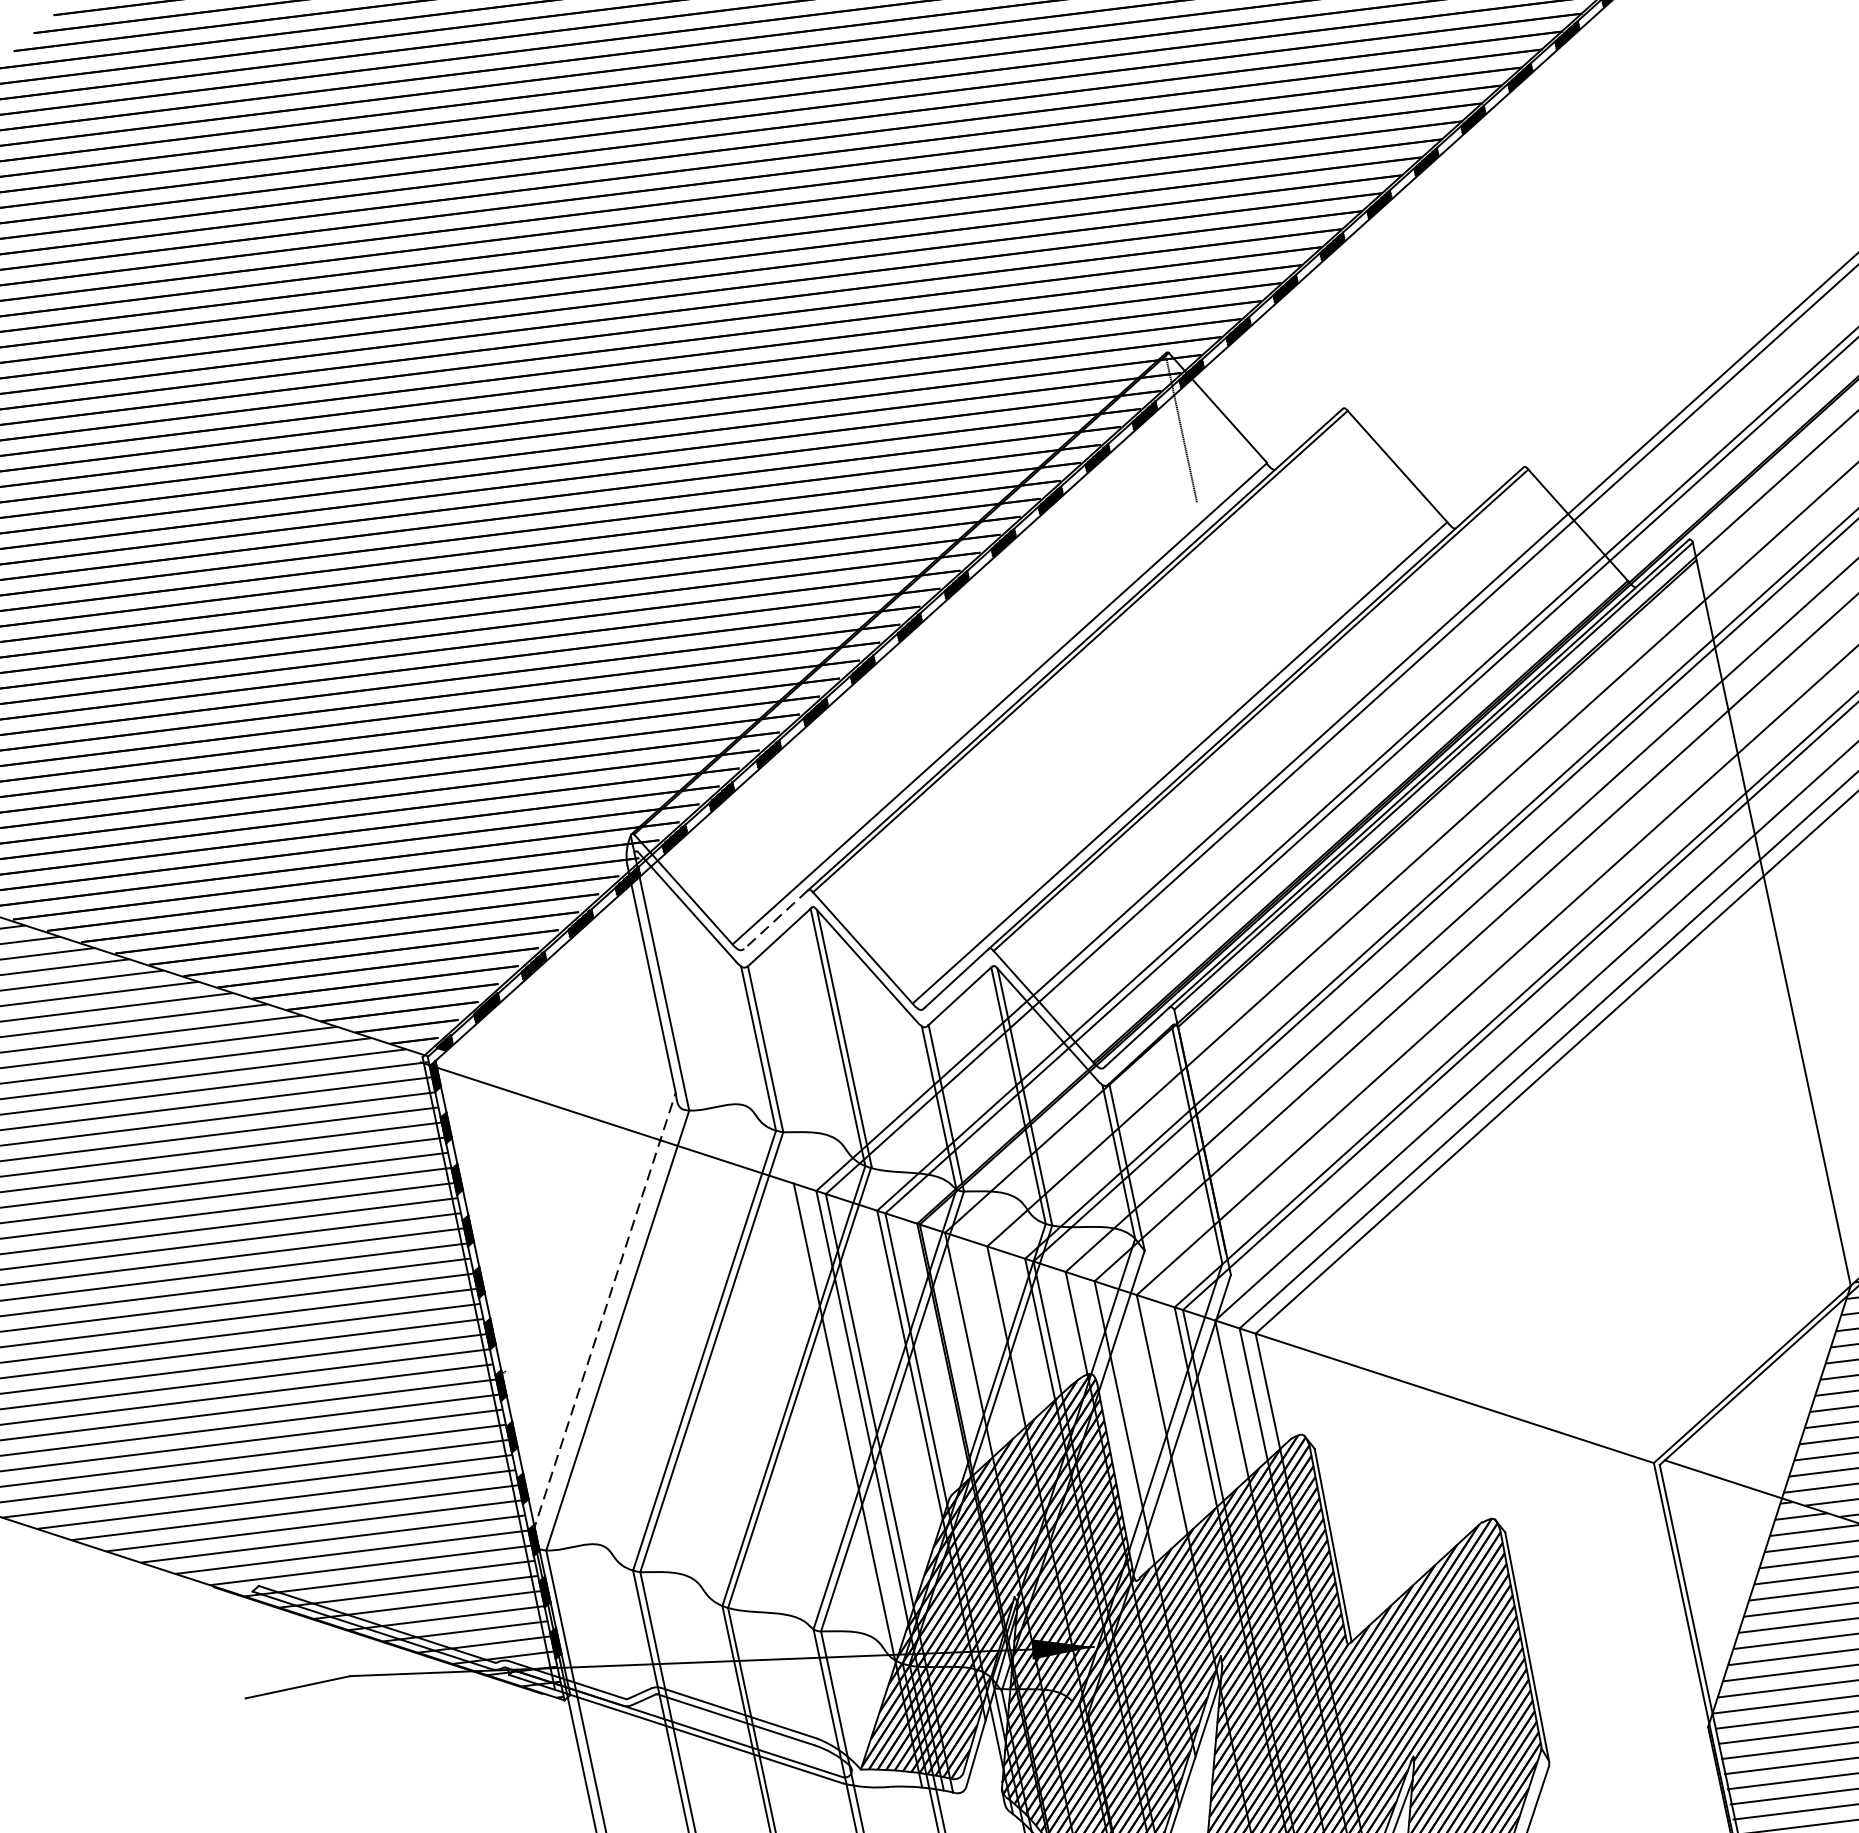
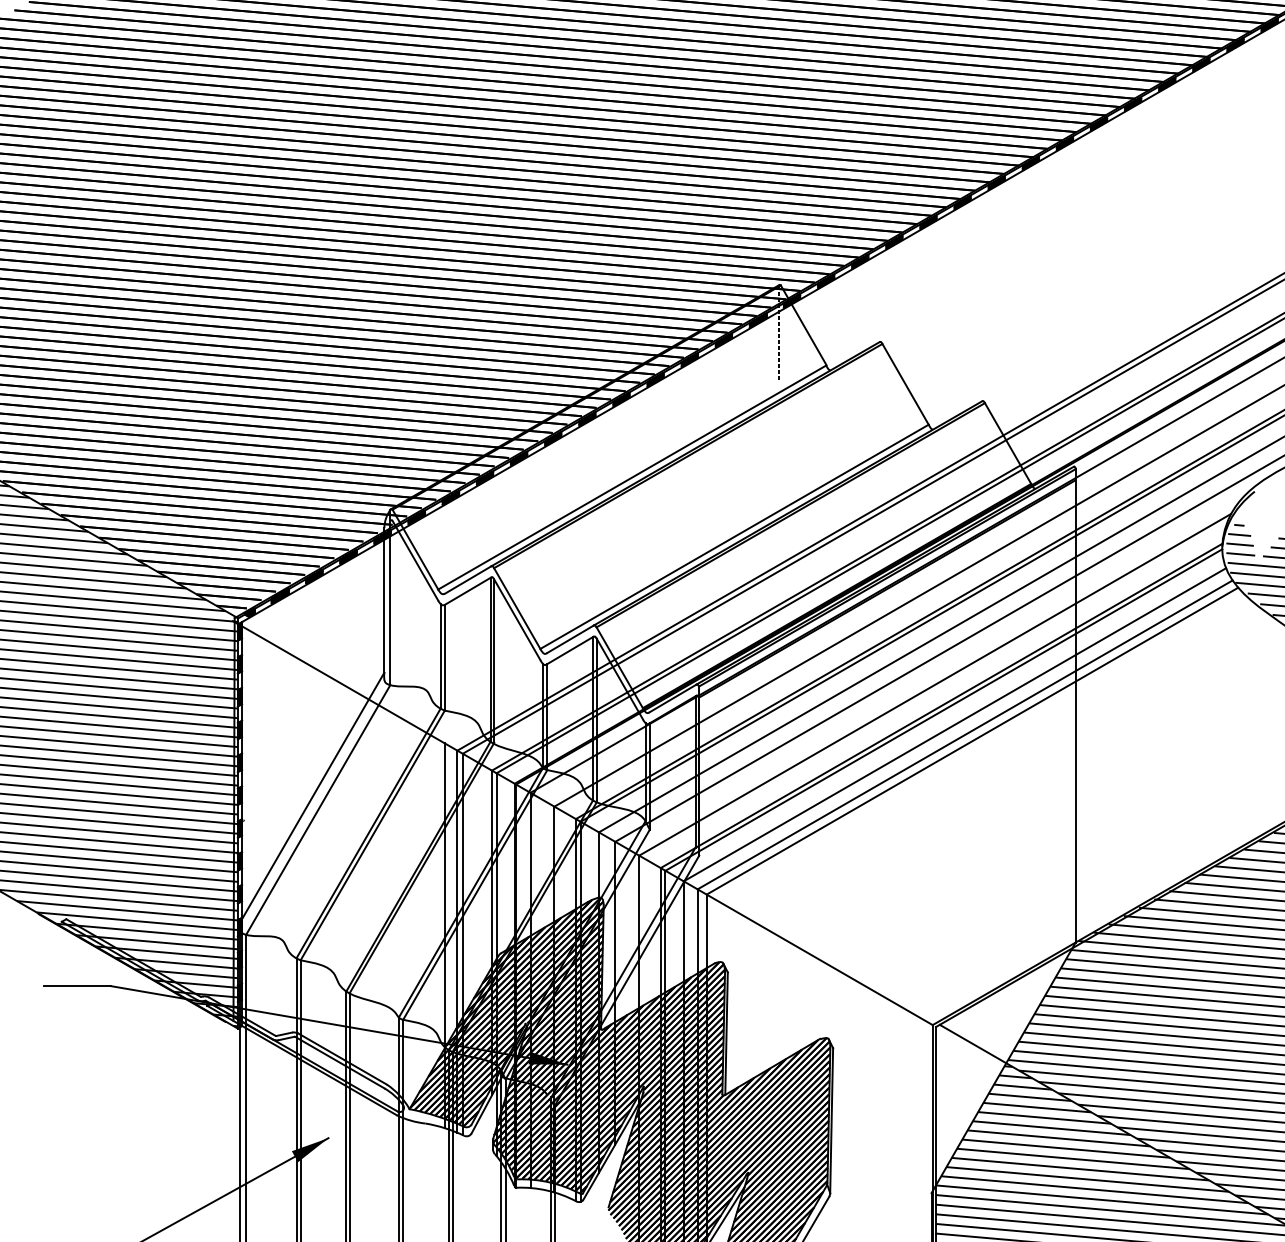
line: (775, 920) -> (467, 580), dashed -> solid
line: (604, 1312) -> (312, 797), dashed -> solid

